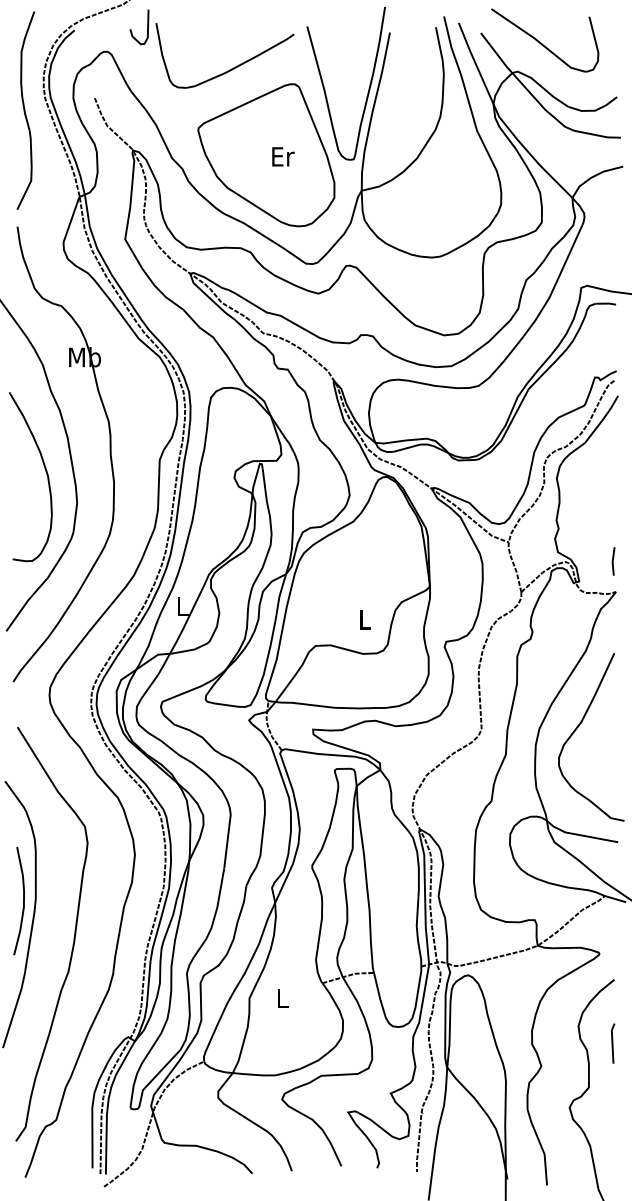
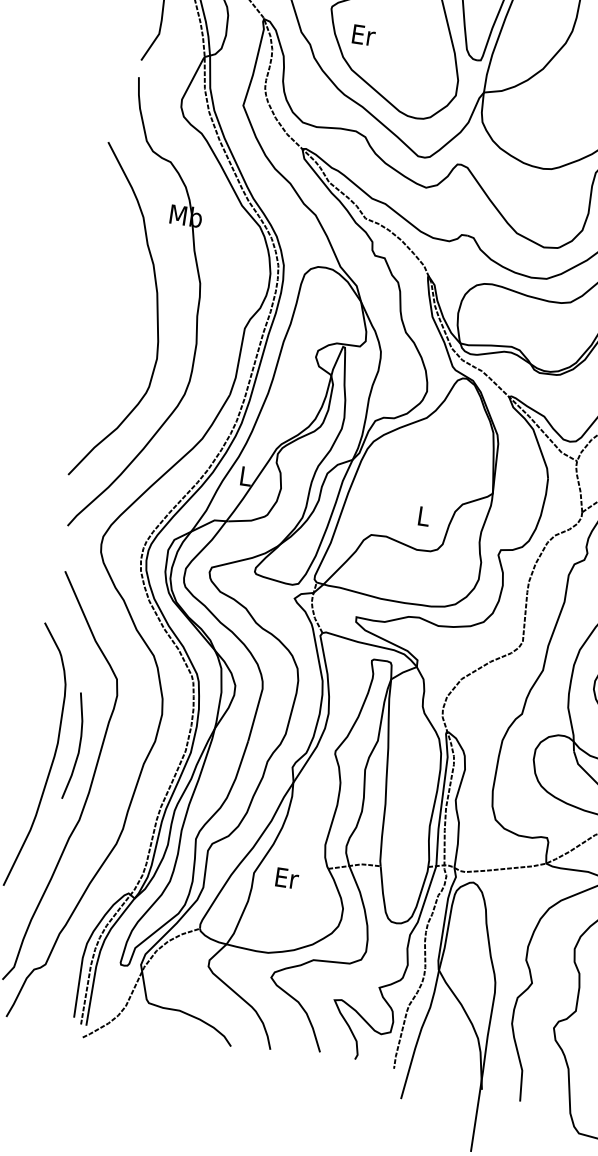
text: (283, 156) -> (364, 35), moved
curve: (45, 472) -> (130, 323), removed
curve: (23, 901) -> (79, 747), moved
text: (283, 998) -> (287, 878), L -> Er

